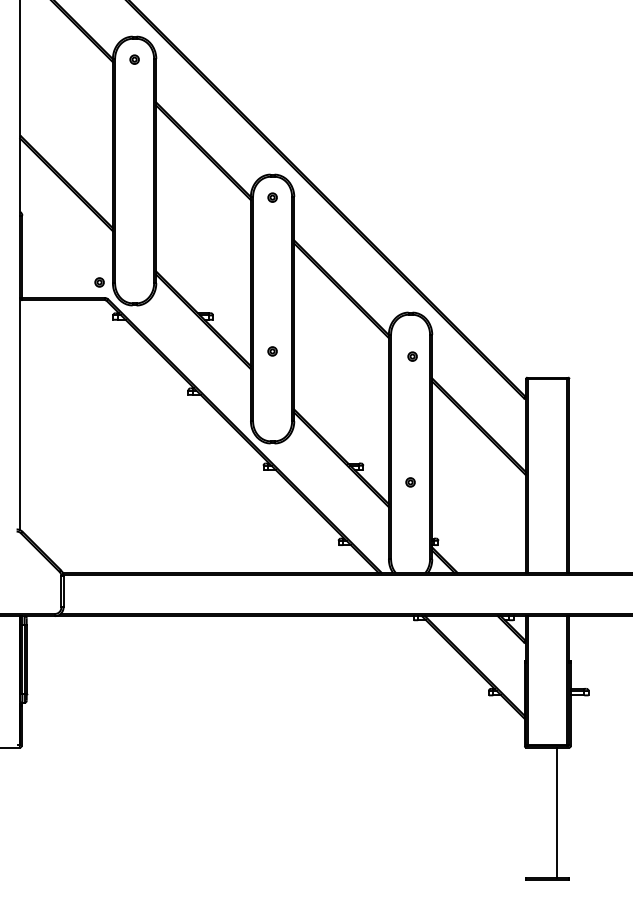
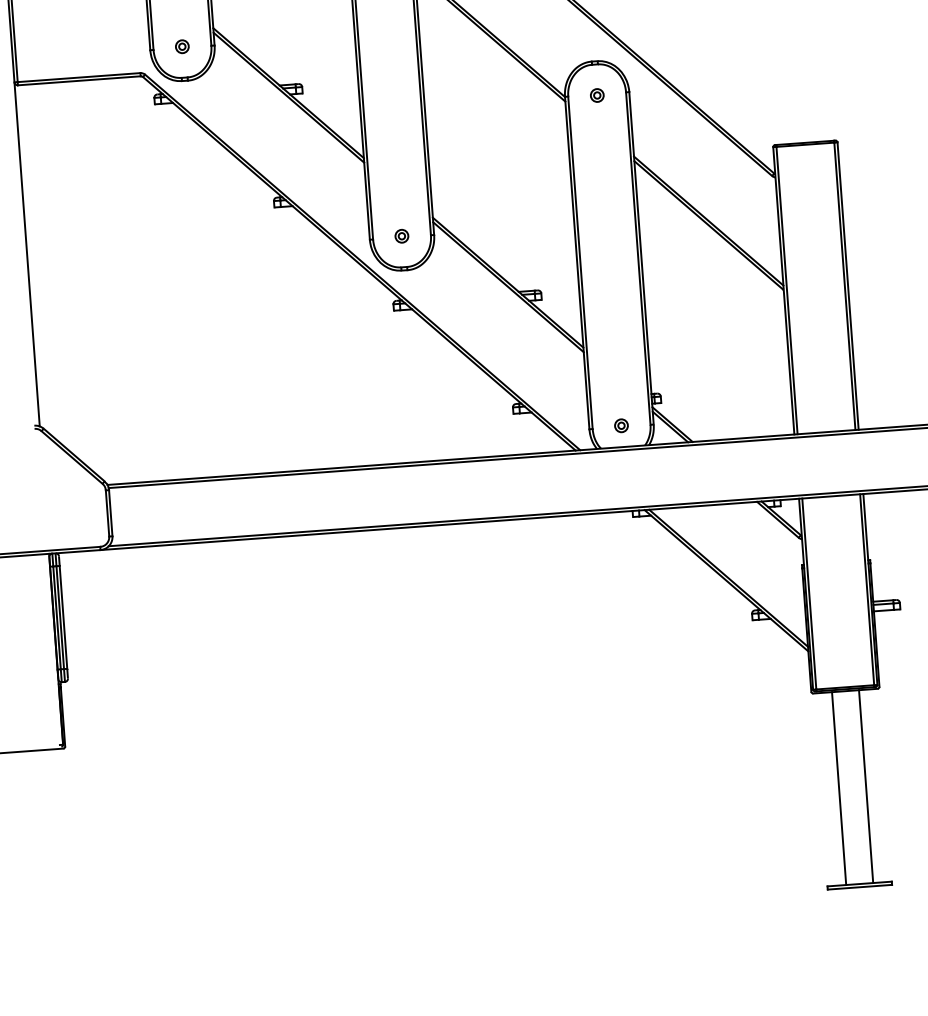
part: (99, 282) -> (182, 46), moved
part: (272, 351) -> (401, 236), moved
part: (412, 356) -> (597, 95), moved
part: (410, 482) -> (621, 425), moved
line: (538, 812) -> (838, 788), added

